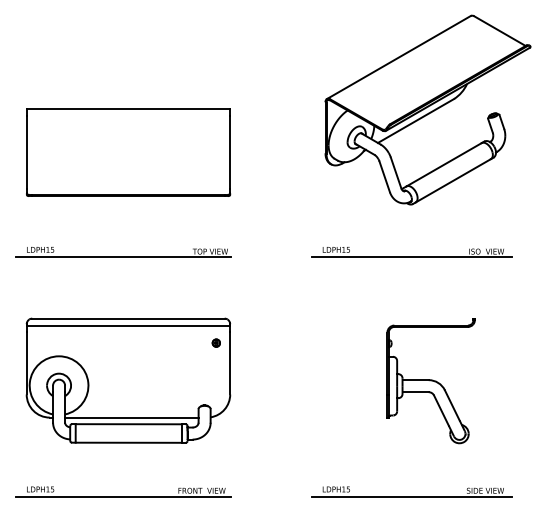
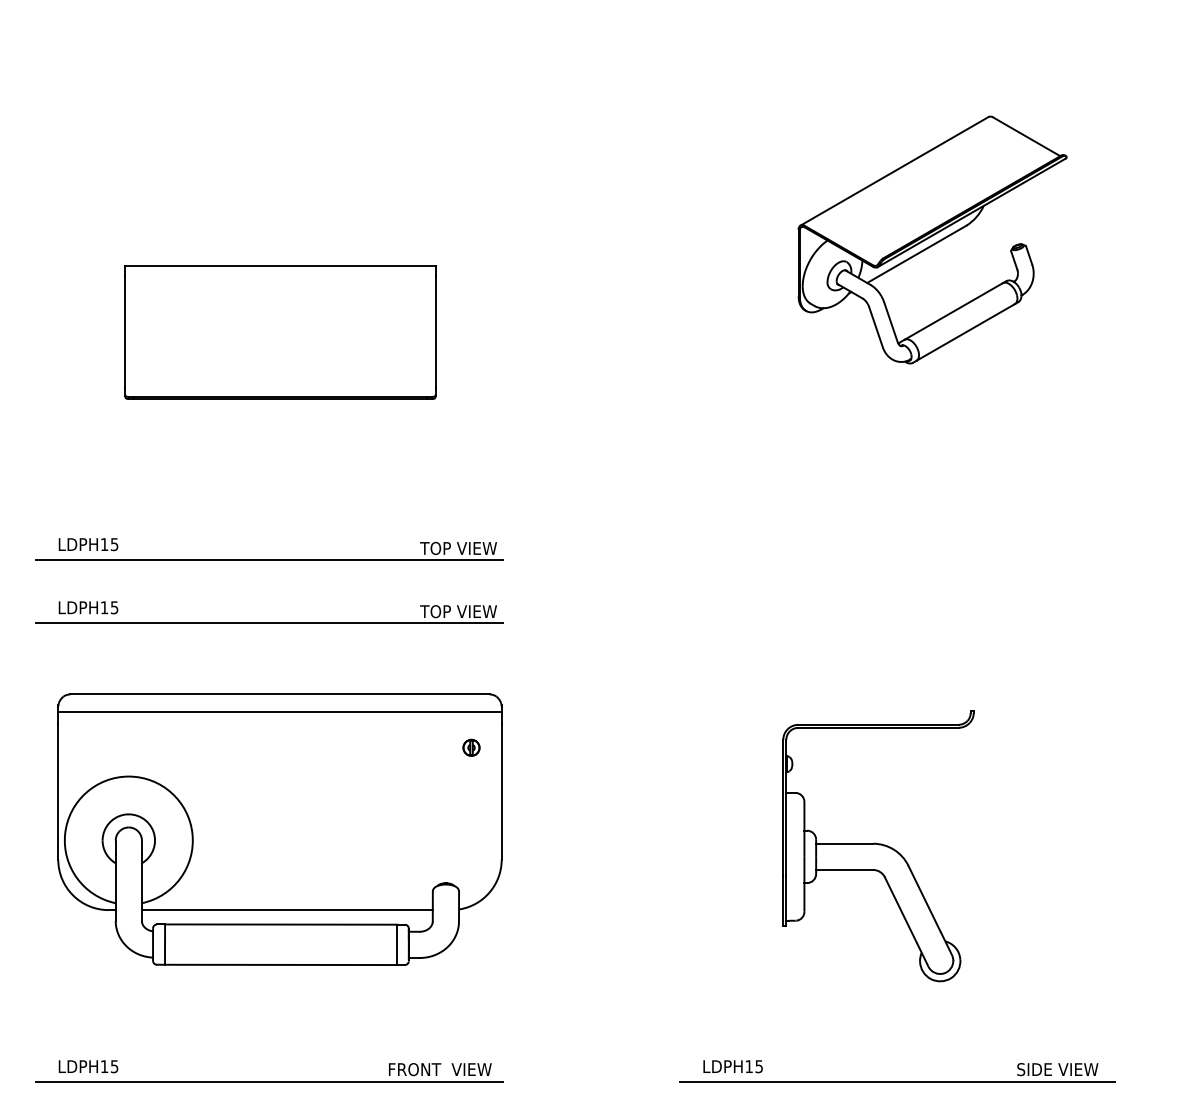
part: (427, 109) -> (931, 238), size x0.6
part: (128, 152) -> (280, 332), size x0.7
part: (411, 252) -> (896, 550), removed
part: (123, 281) -> (269, 613), added
part: (430, 381) -> (877, 846), moved

